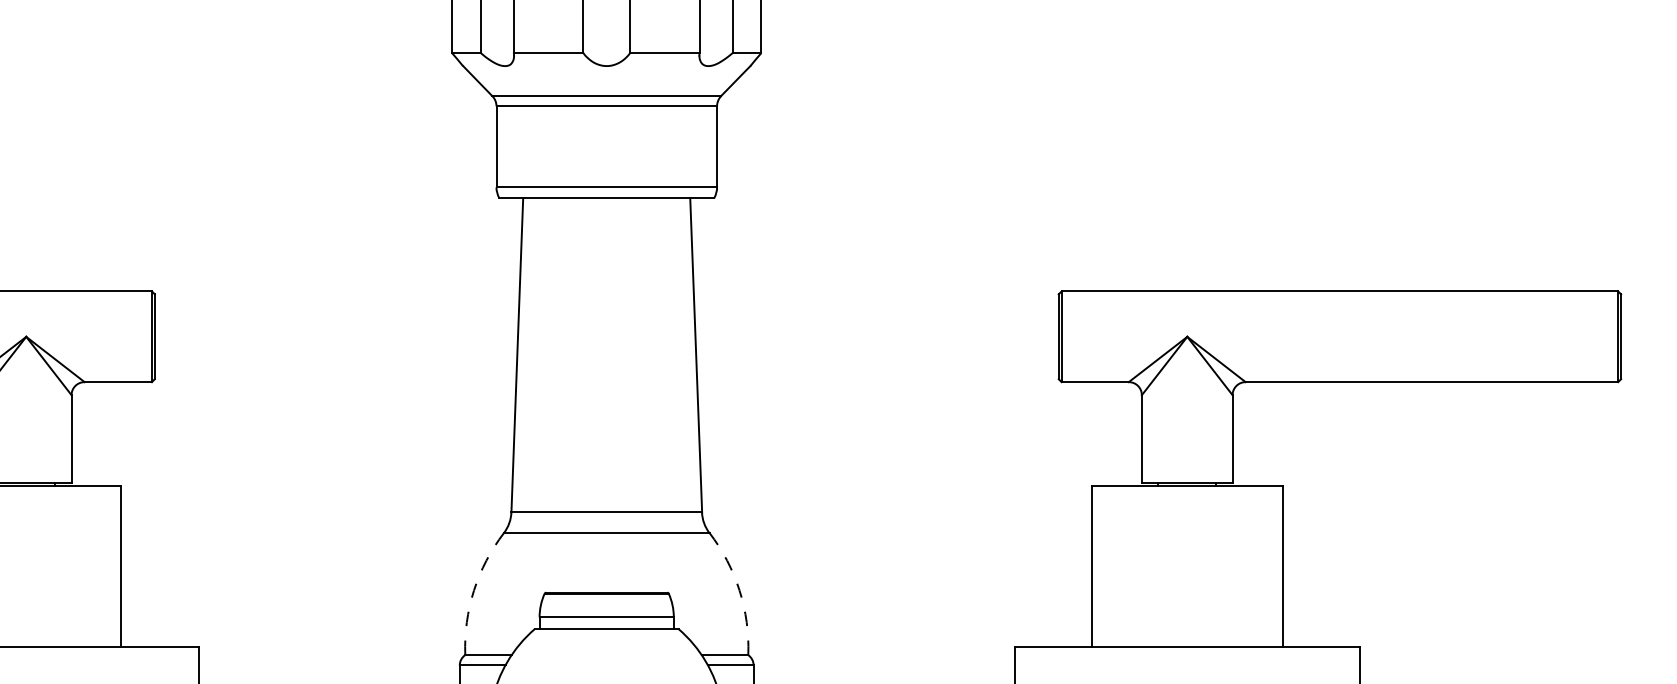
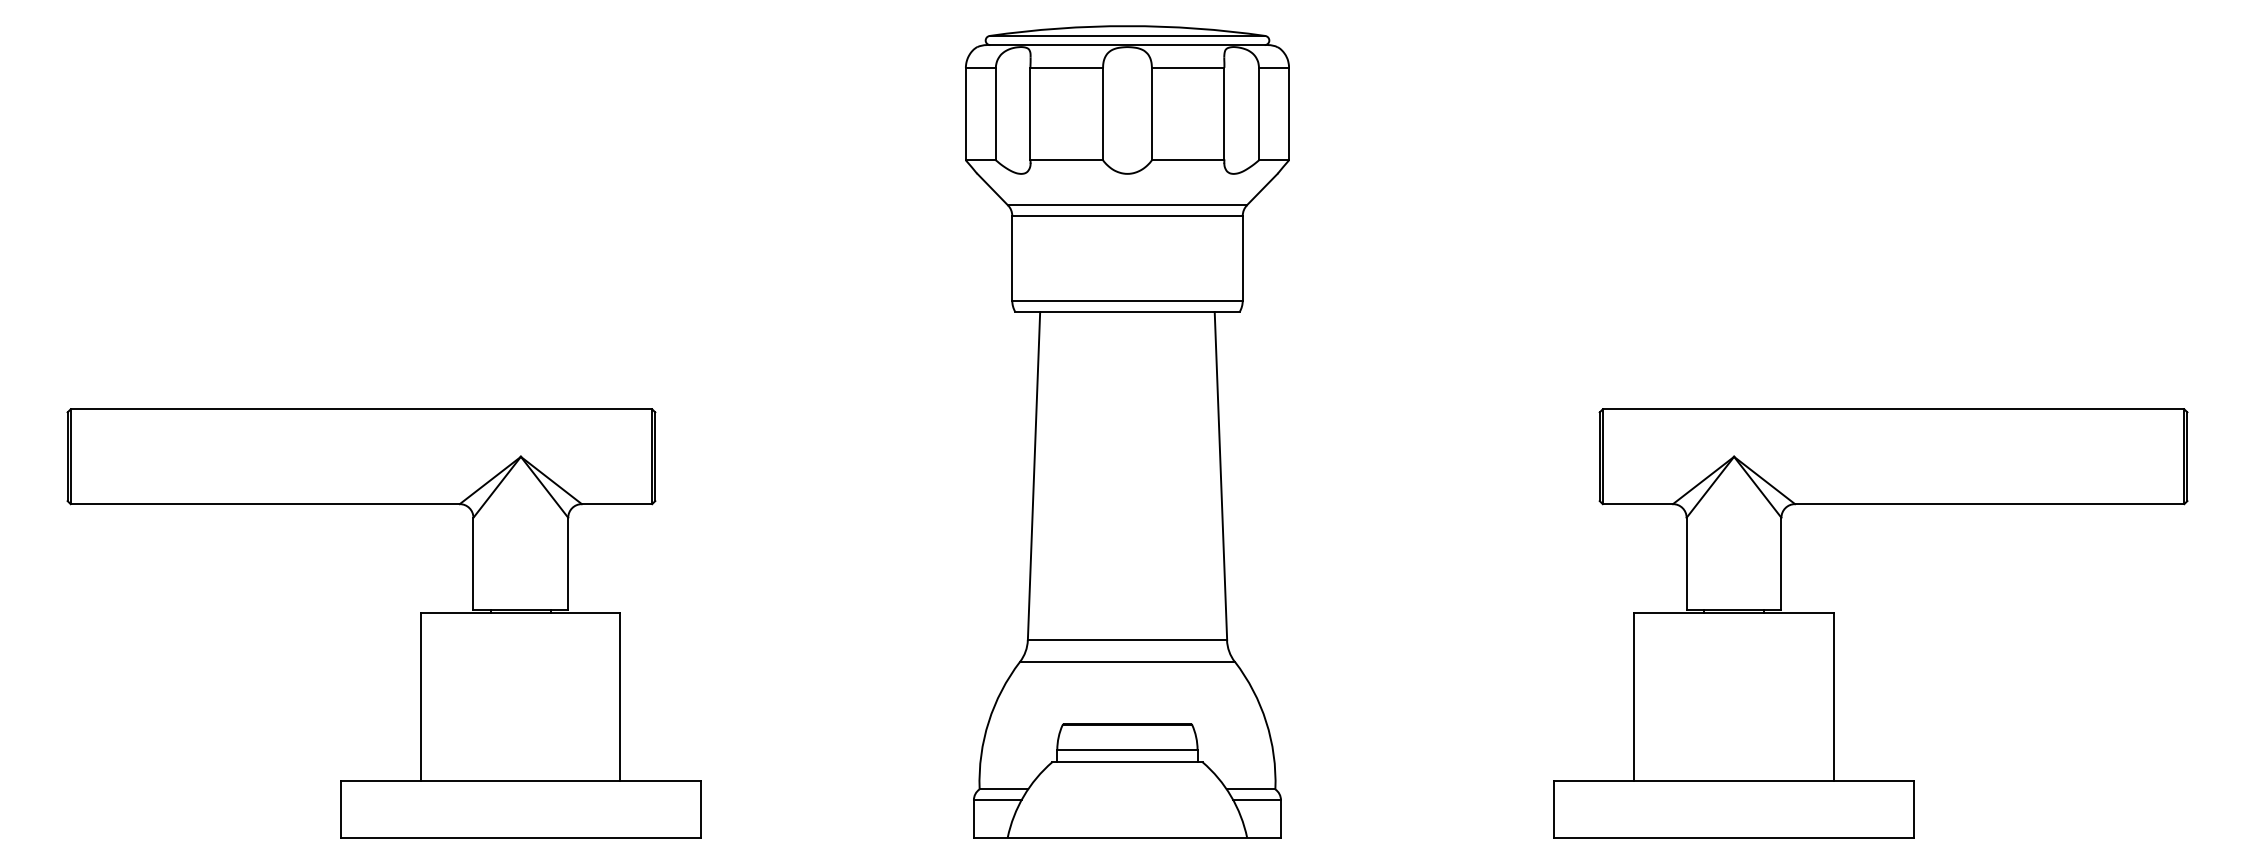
arc: (473, 591) -> (988, 722), dashed -> solid
arc: (739, 591) -> (1266, 722), dashed -> solid

